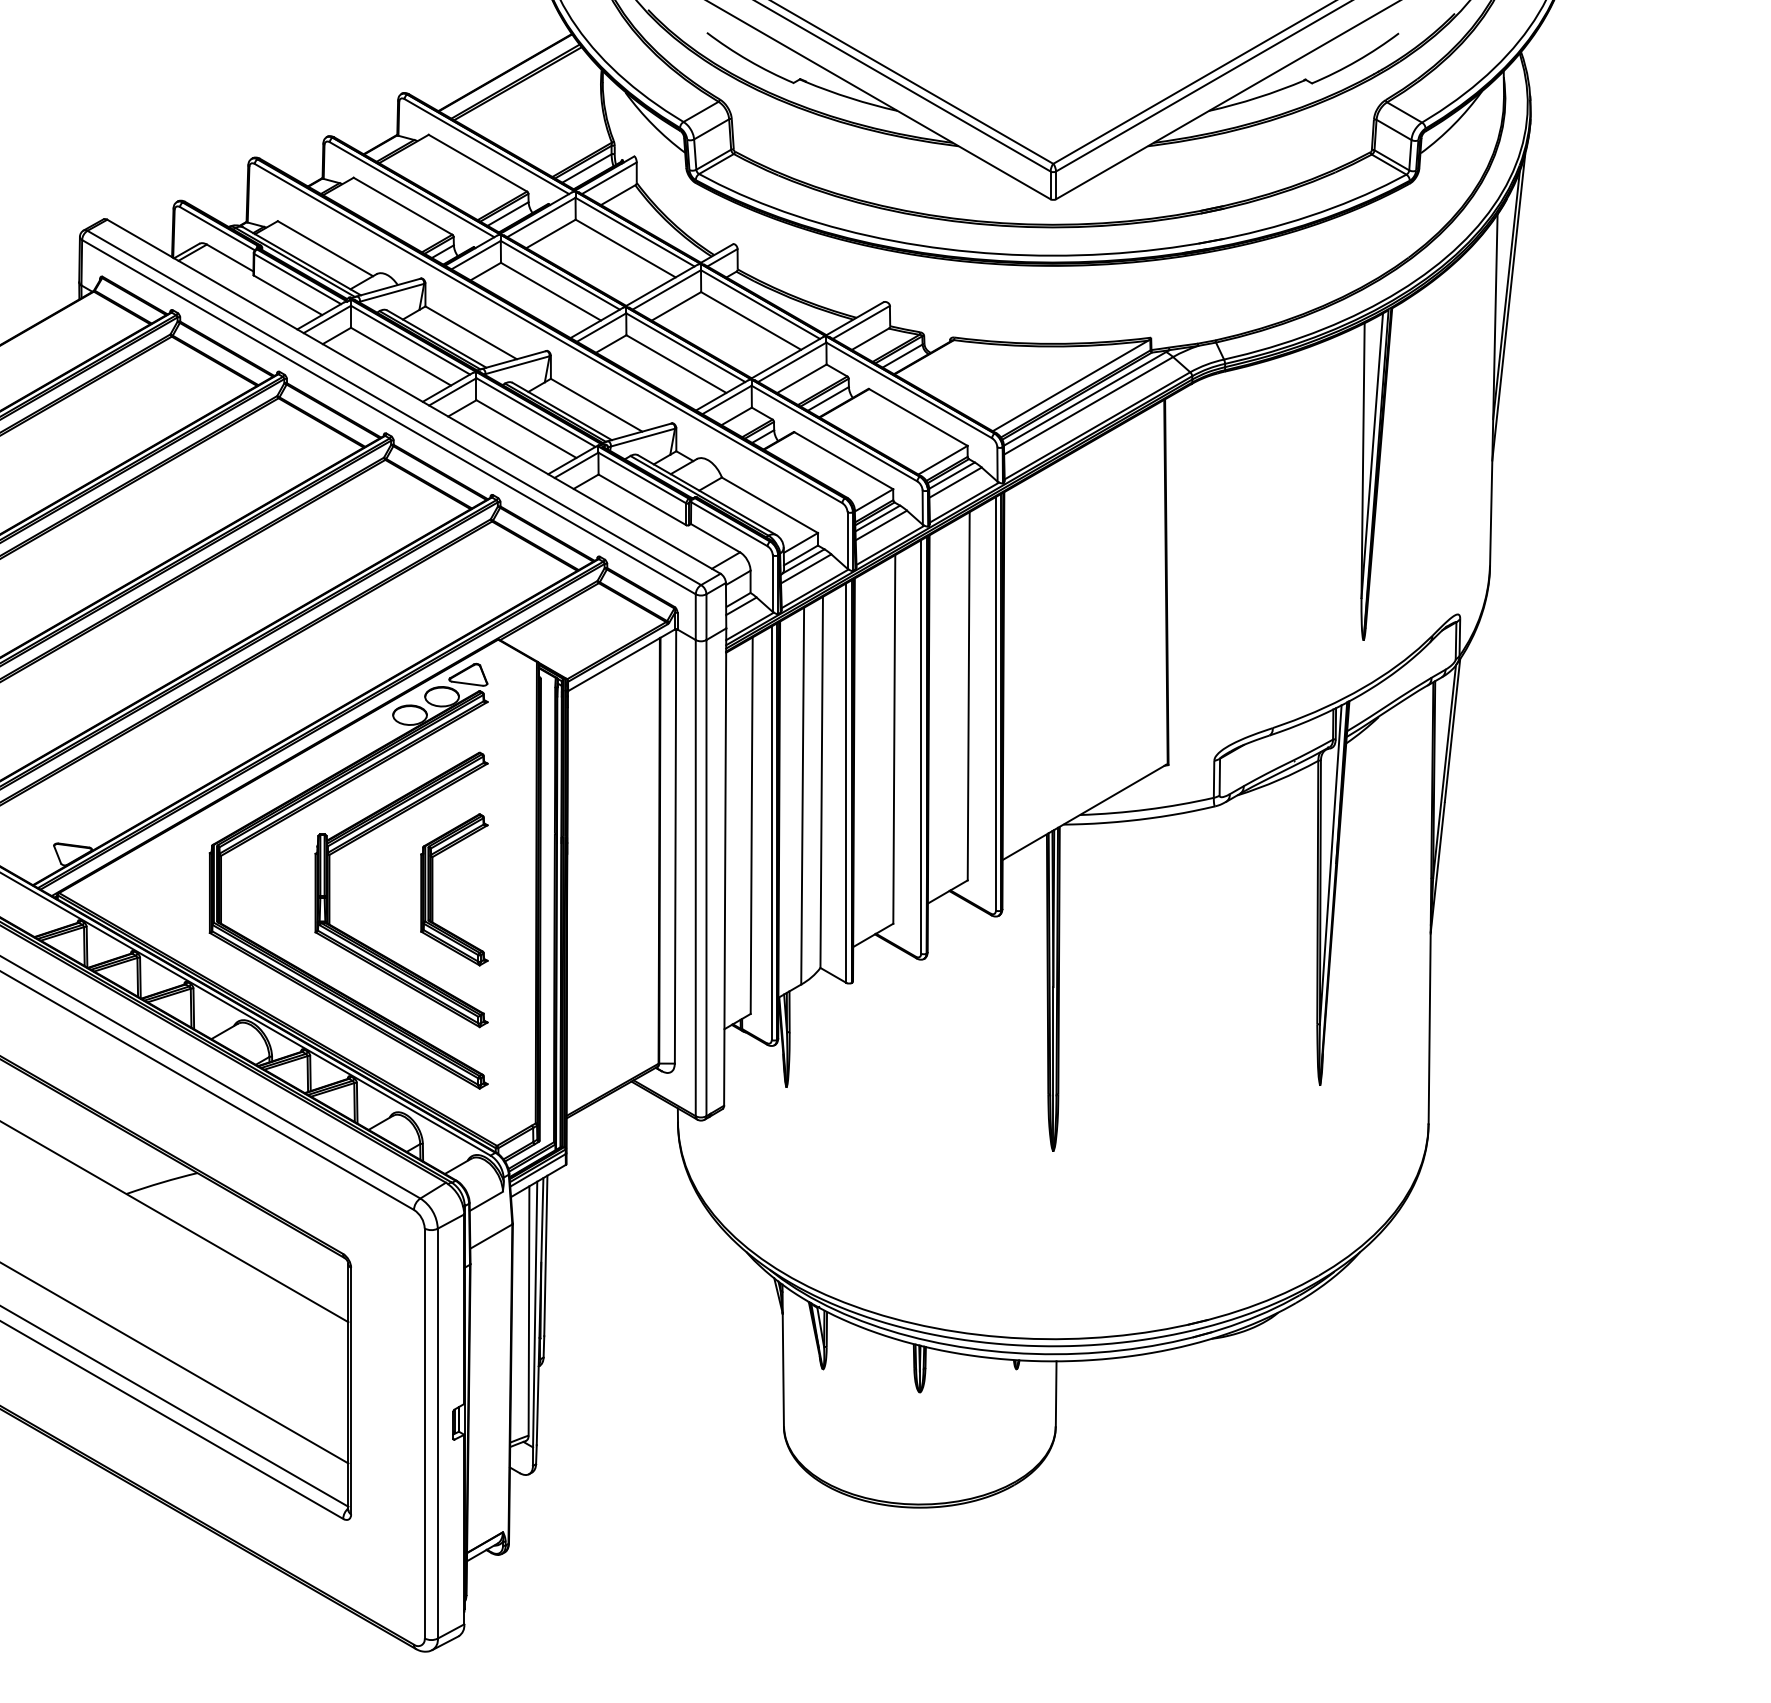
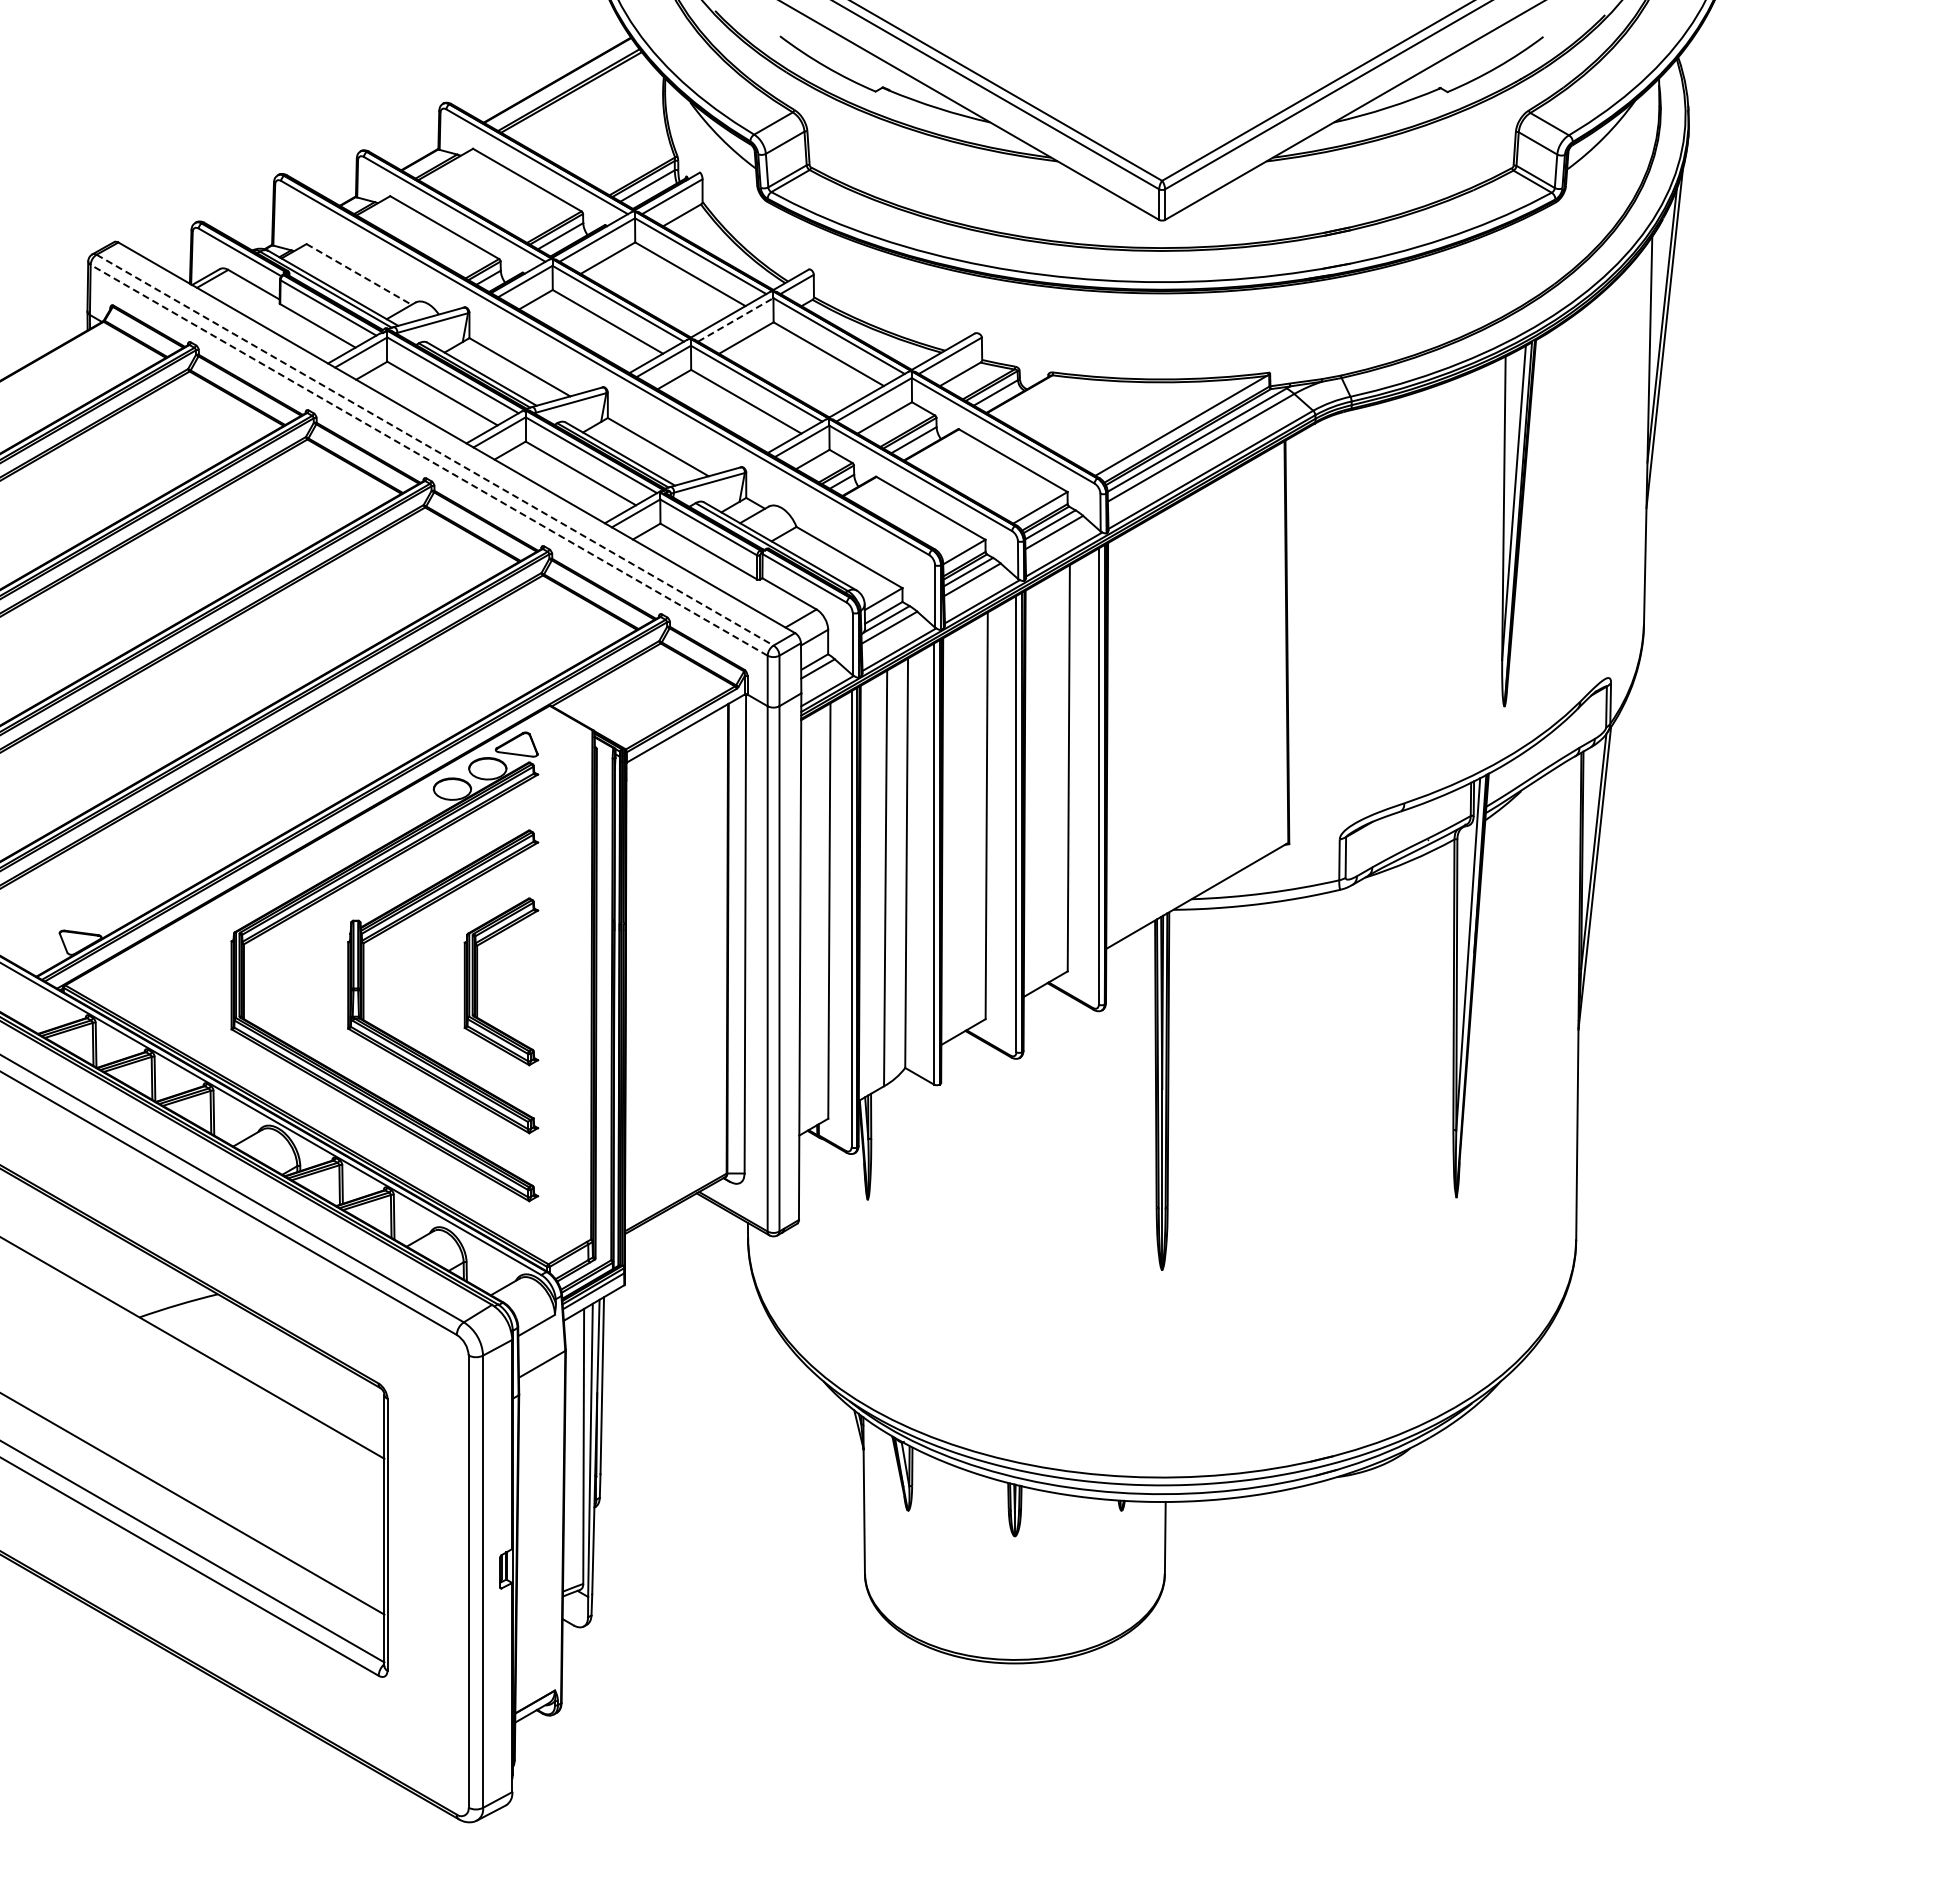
line: (325, 248) -> (359, 274), solid -> dashed
line: (667, 289) -> (736, 319), solid -> dashed
line: (394, 408) -> (435, 450), solid -> dashed
line: (389, 417) -> (429, 460), solid -> dashed

